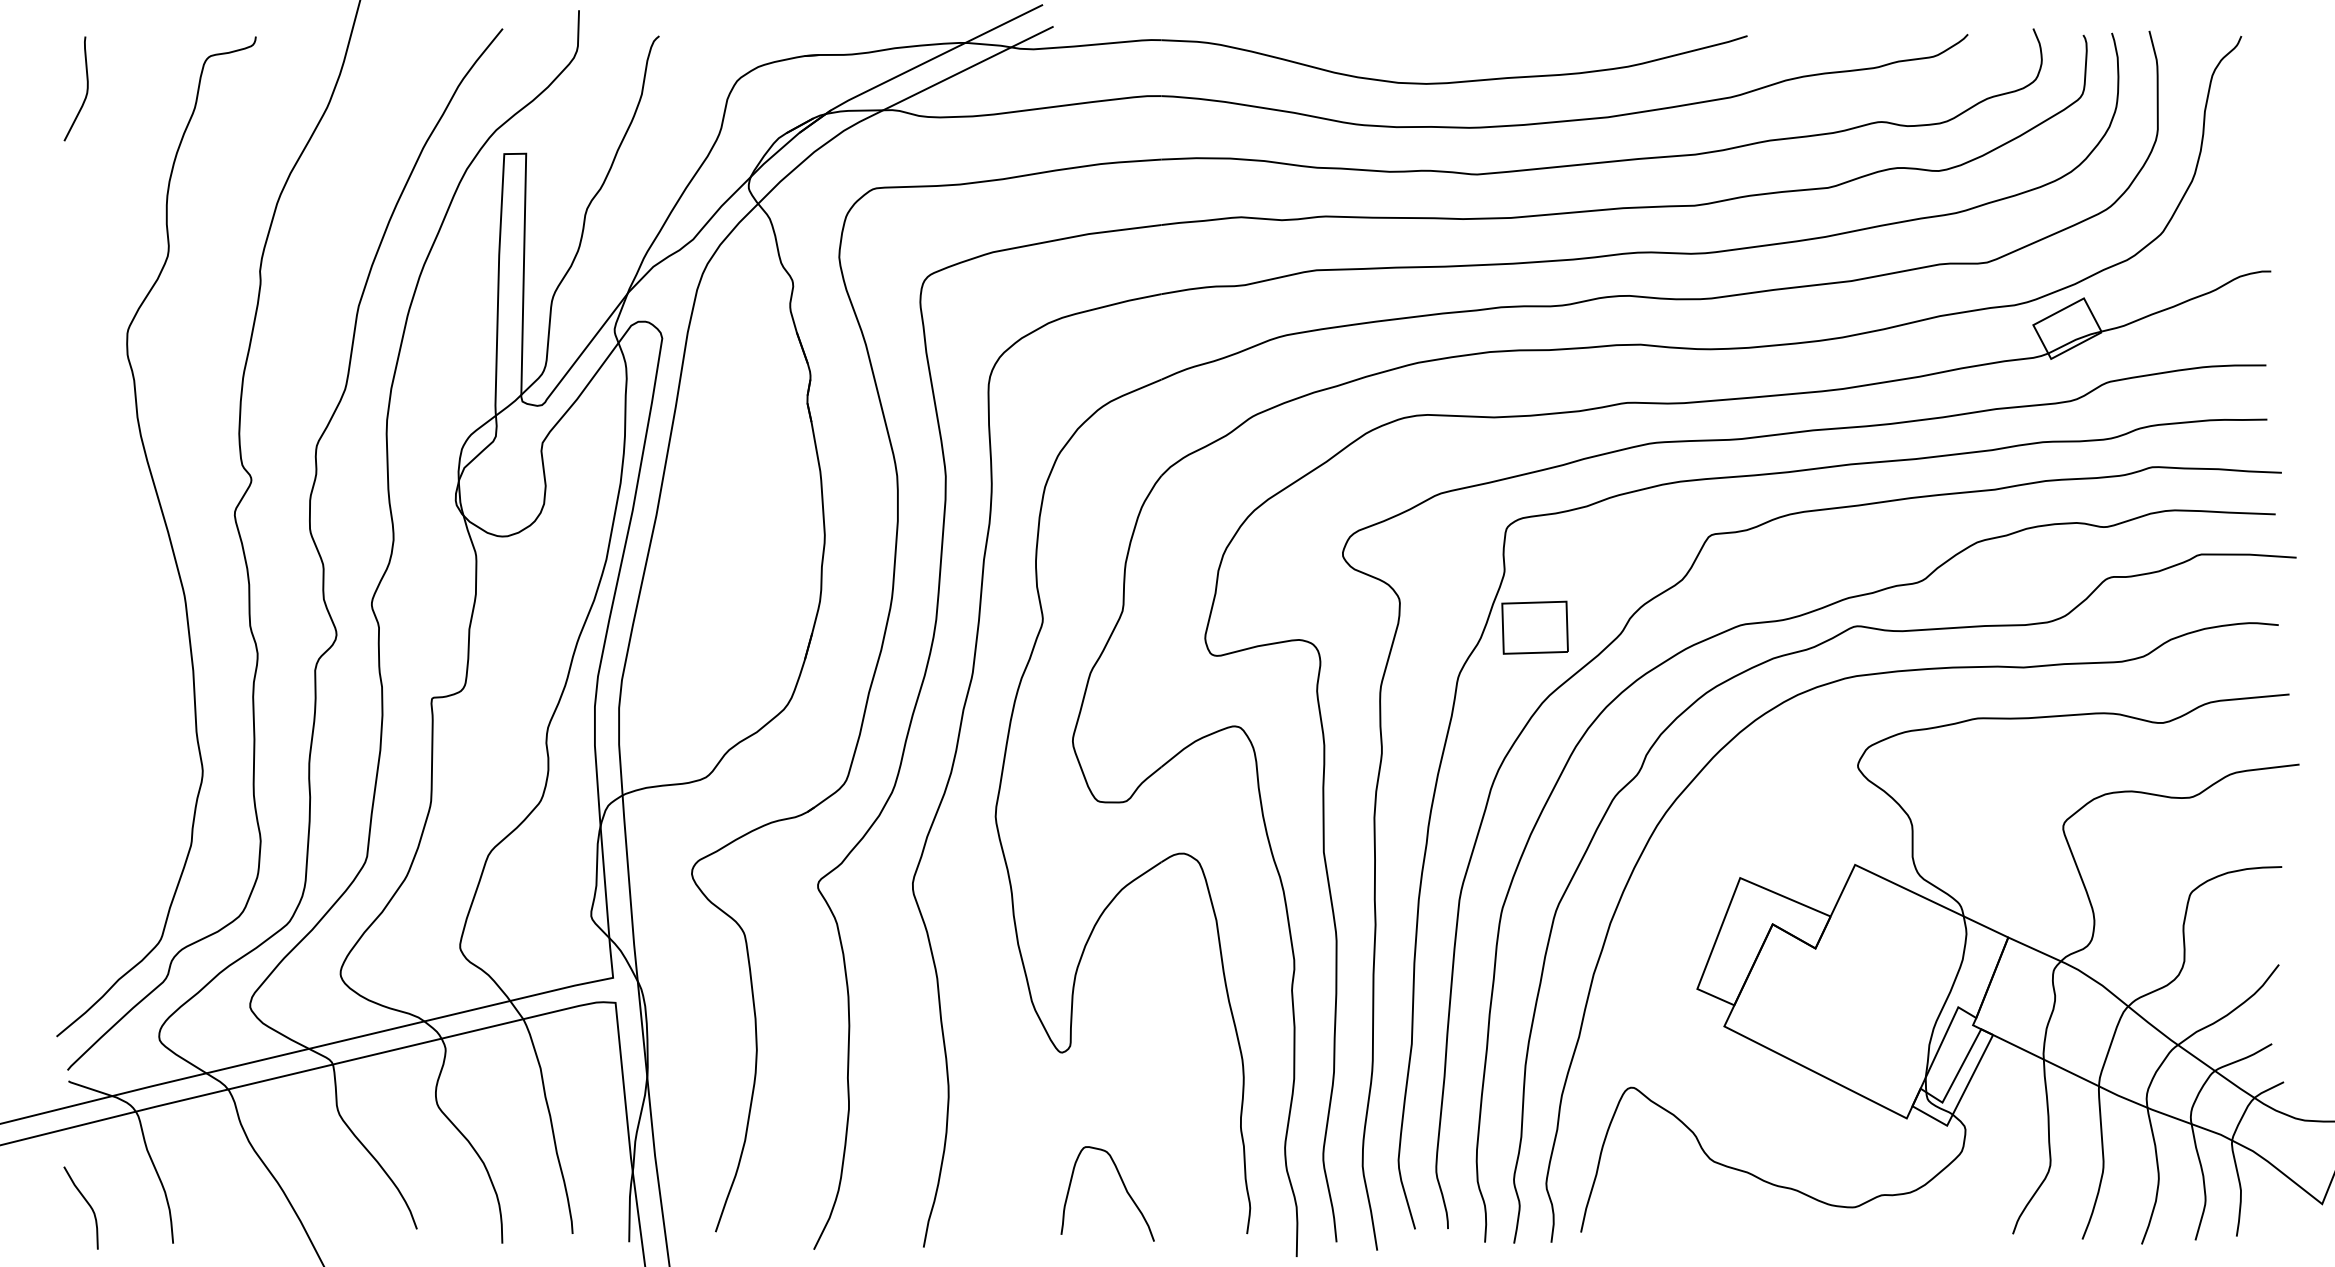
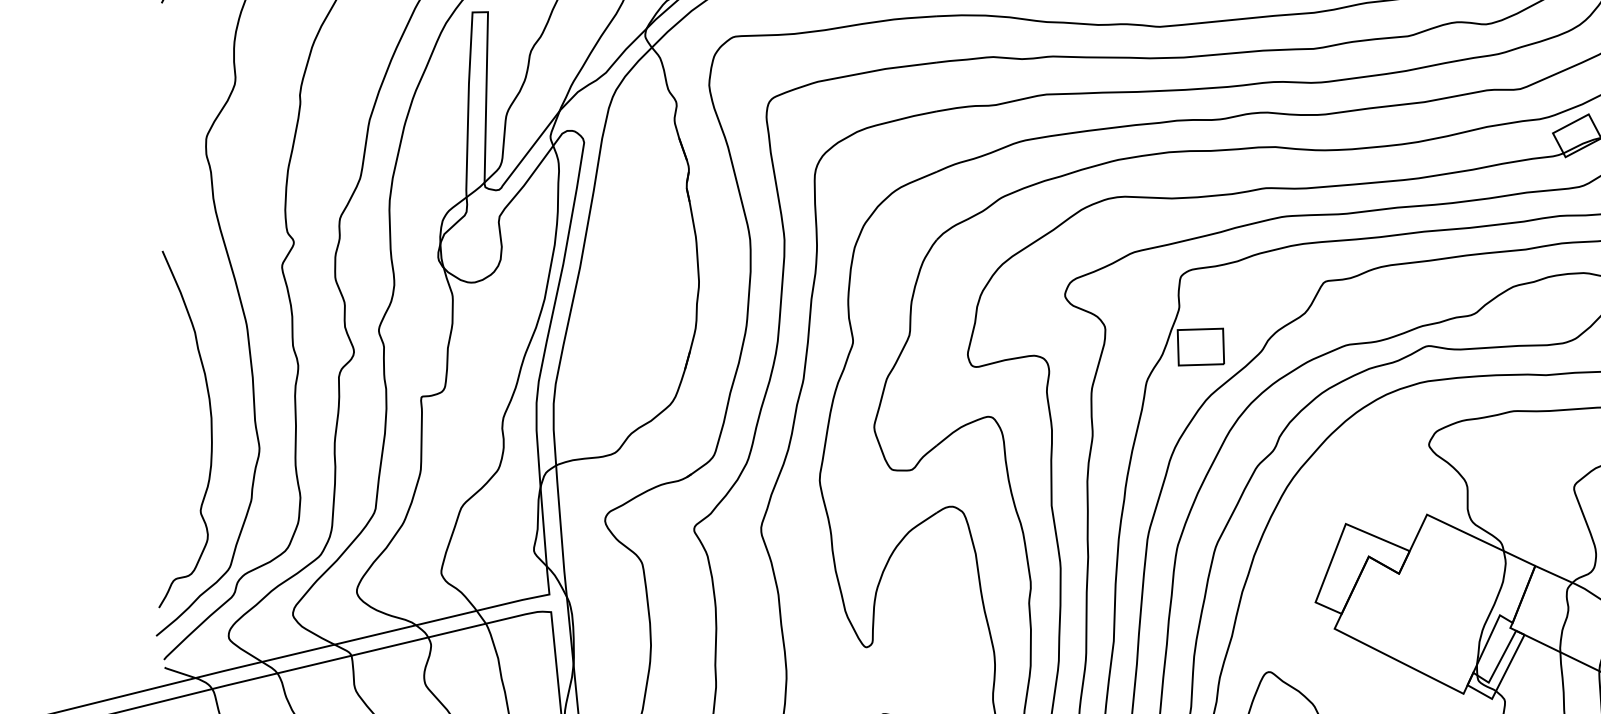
curve: (134, 744) -> (211, 429), added

